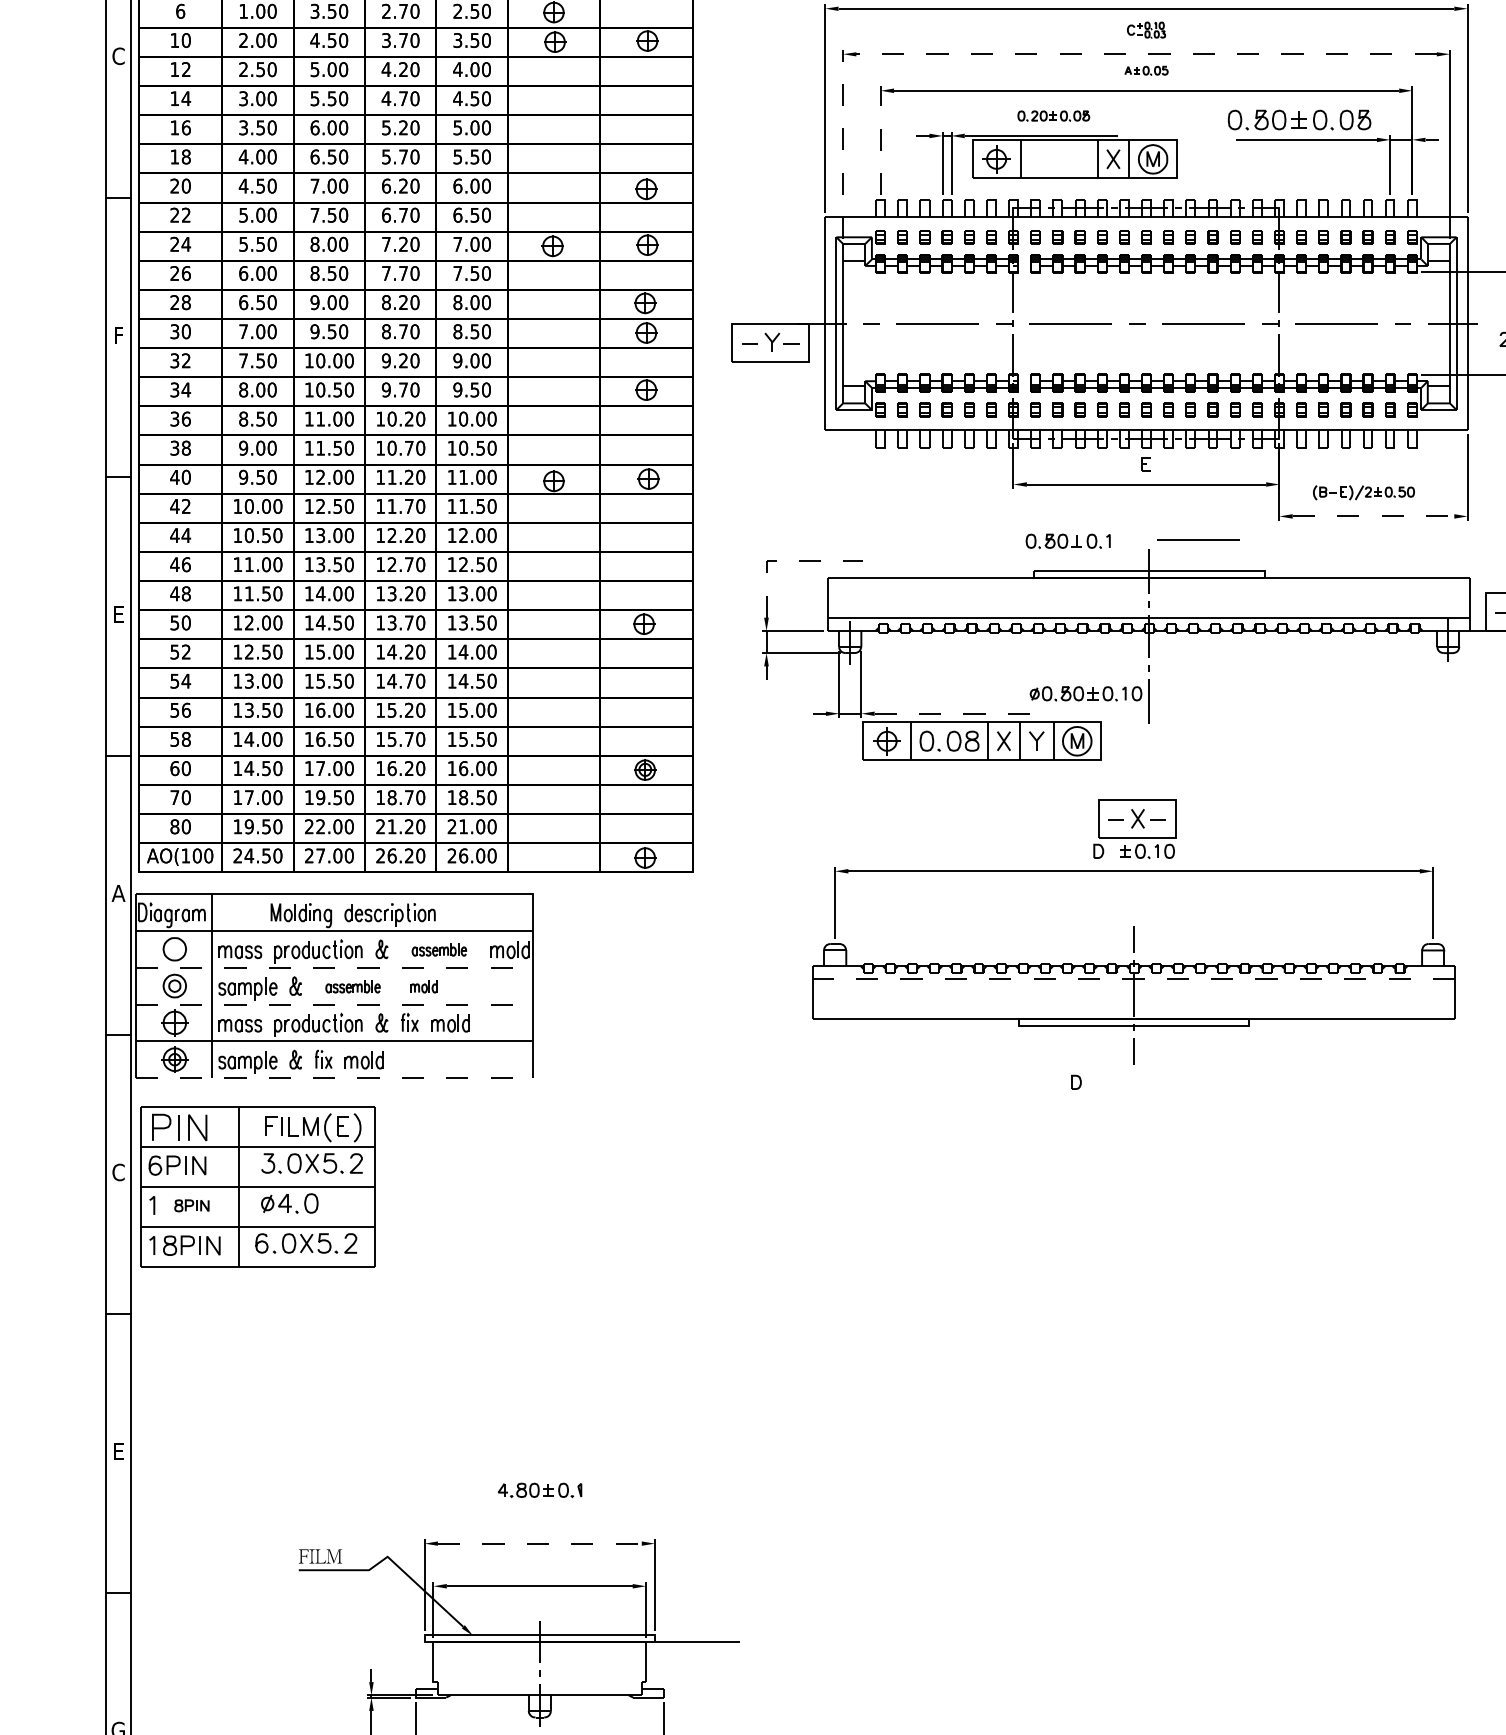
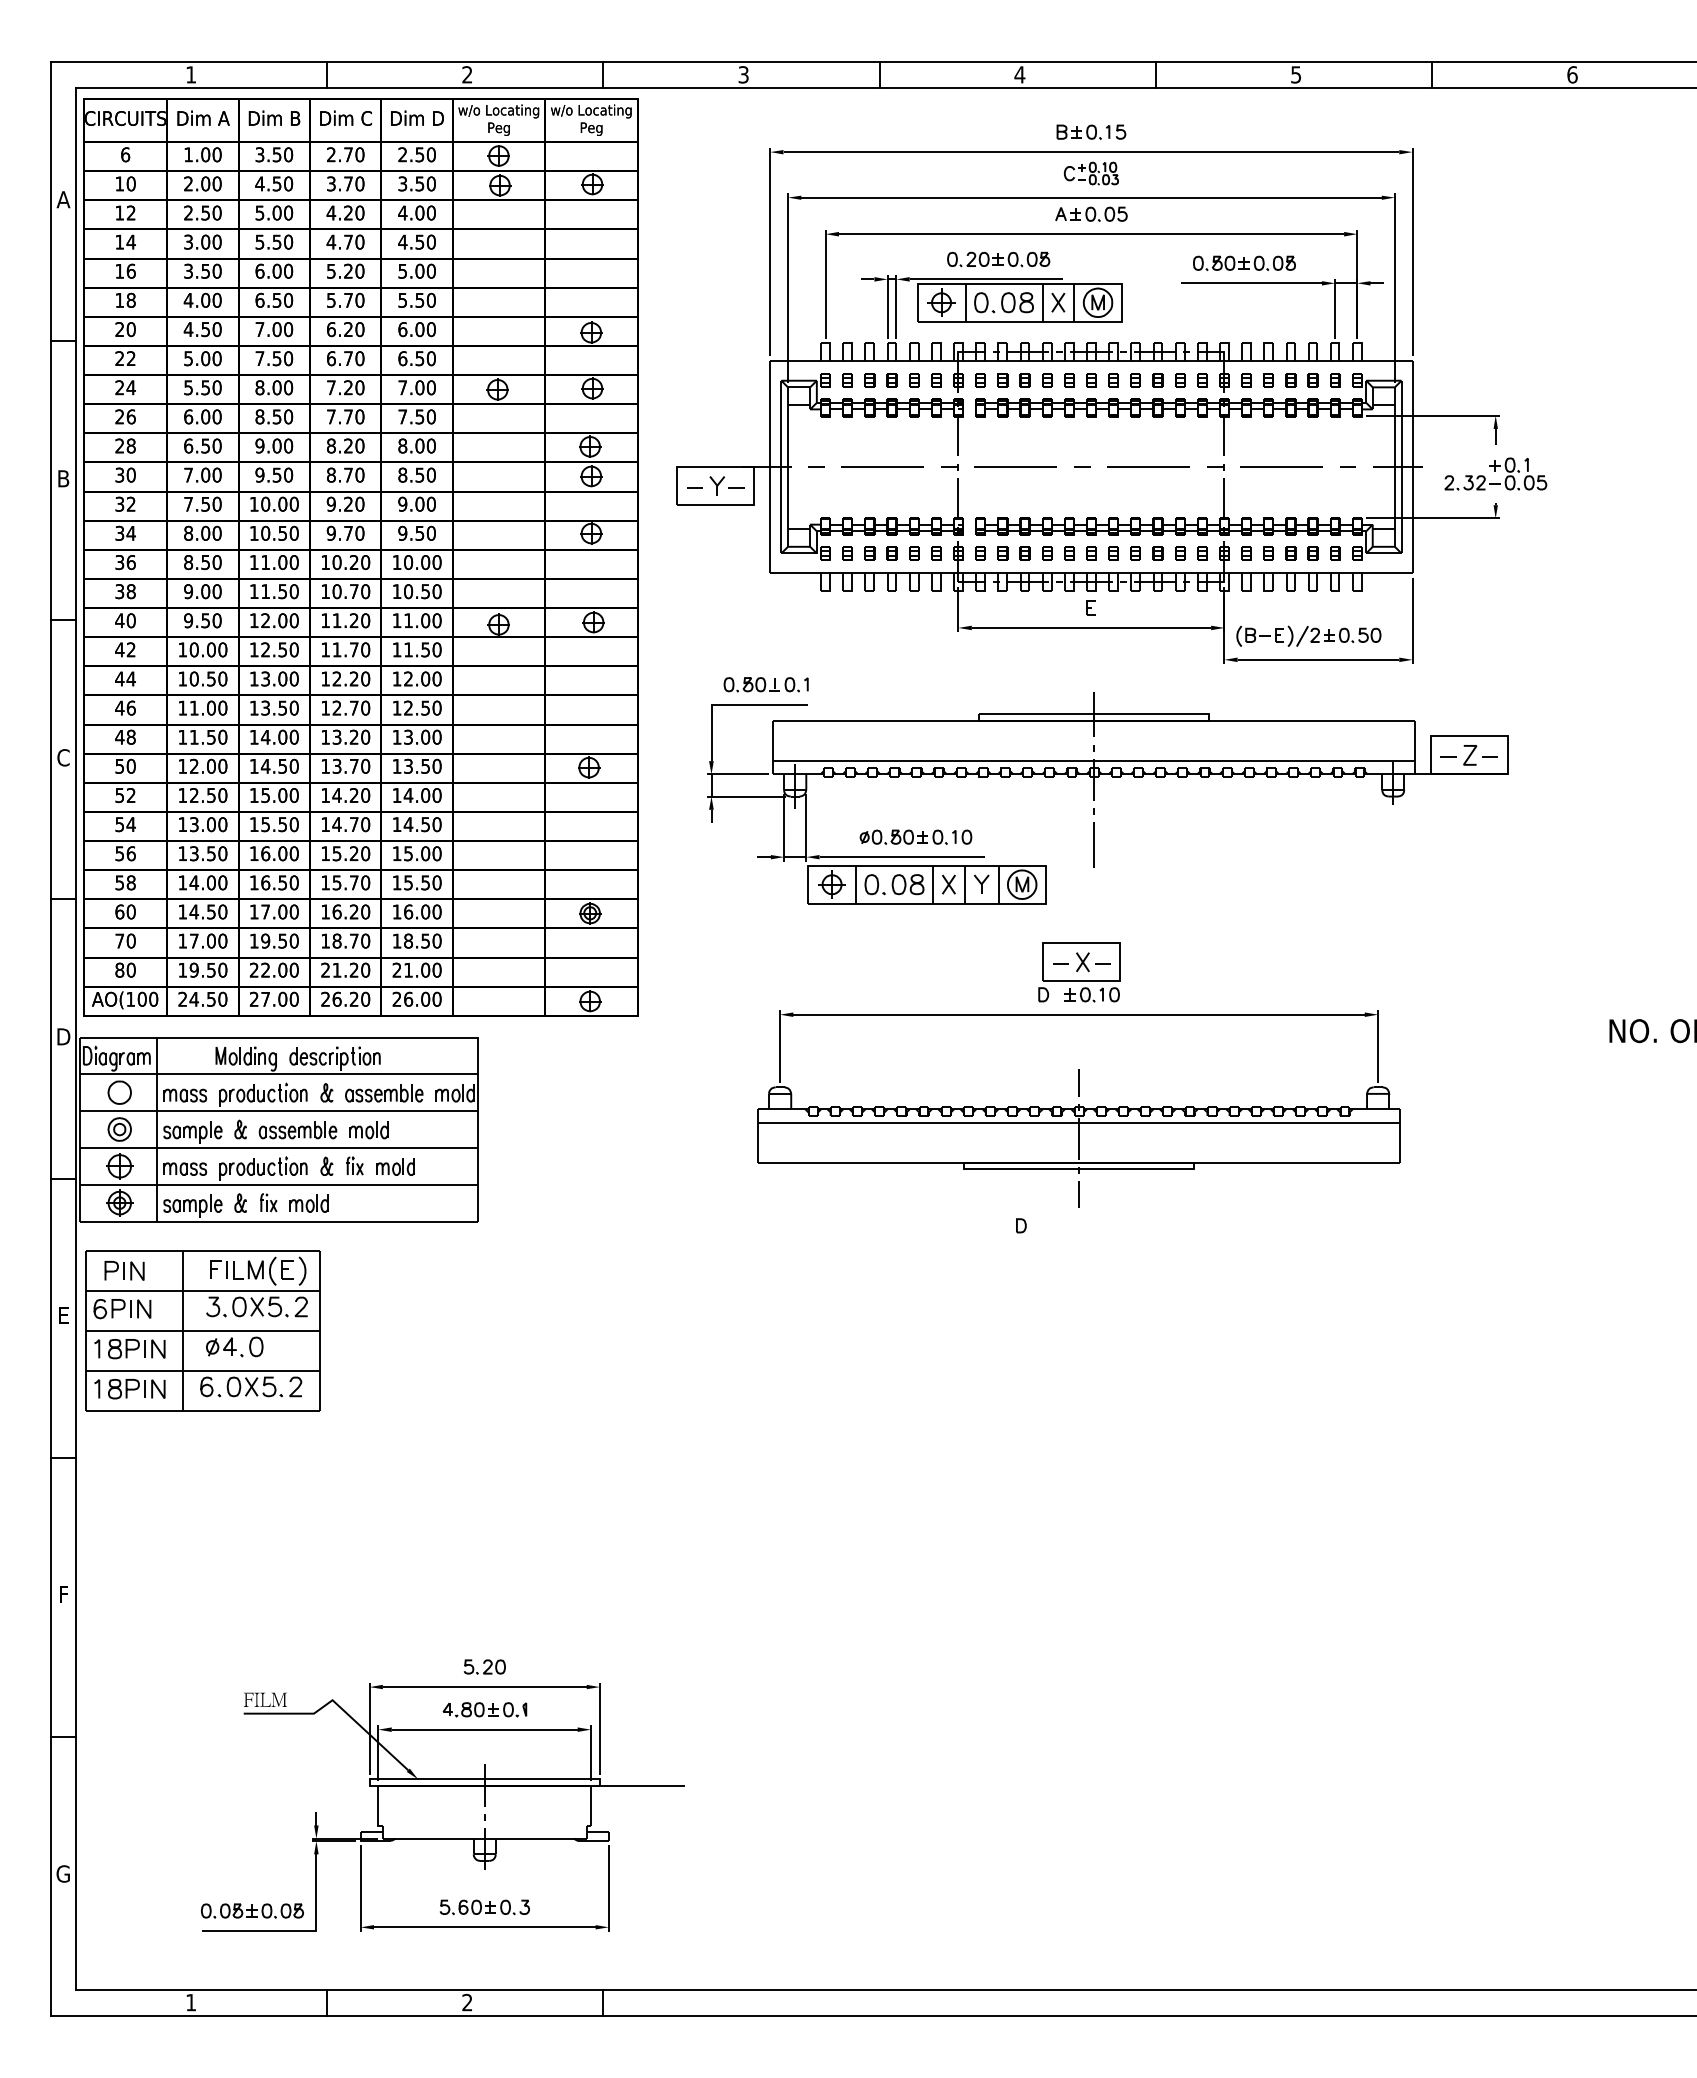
part: (1146, 30) -> (1091, 173), size x1.43
line: (1146, 54) -> (1091, 197), dashed -> solid
text: (118, 56) -> (63, 199), C -> A
part: (1146, 70) -> (1091, 213), size x1.67
part: (1053, 116) -> (998, 259), size x1.43
part: (1299, 119) -> (1244, 262), size x0.71
line: (880, 141) -> (825, 284), dashed -> solid
line: (843, 144) -> (788, 287), dashed -> solid
part: (1058, 159) -> (1003, 302), added
text: (118, 335) -> (63, 478), F -> B
part: (1363, 492) -> (1308, 635), size x1.43
line: (1373, 516) -> (1318, 659), dashed -> solid
line: (1198, 539) -> (1143, 682), removed
part: (1067, 541) -> (765, 684), moved
line: (786, 561) -> (731, 704), dashed -> solid
text: (118, 614) -> (63, 757), E -> C
part: (1085, 693) -> (915, 836), moved
line: (957, 714) -> (902, 857), dashed -> solid
text: (118, 893) -> (63, 1036), A -> D
part: (439, 950) -> (384, 1093), size x1.43
line: (334, 968) -> (279, 1111), dashed -> solid
line: (1133, 979) -> (1078, 1122), dashed -> solid
part: (352, 987) -> (297, 1130), size x1.43
part: (423, 987) -> (368, 1130), size x1.43
line: (334, 1005) -> (279, 1148), dashed -> solid
line: (334, 1078) -> (279, 1221), dashed -> solid
part: (179, 1127) -> (124, 1270), size x0.71
text: (118, 1172) -> (63, 1315), C -> E
part: (191, 1206) -> (136, 1349), size x1.67
text: (118, 1451) -> (63, 1594), E -> F
part: (539, 1490) -> (484, 1709), moved
part: (539, 1523) -> (484, 1666), added
line: (539, 1544) -> (484, 1687), dashed -> solid

